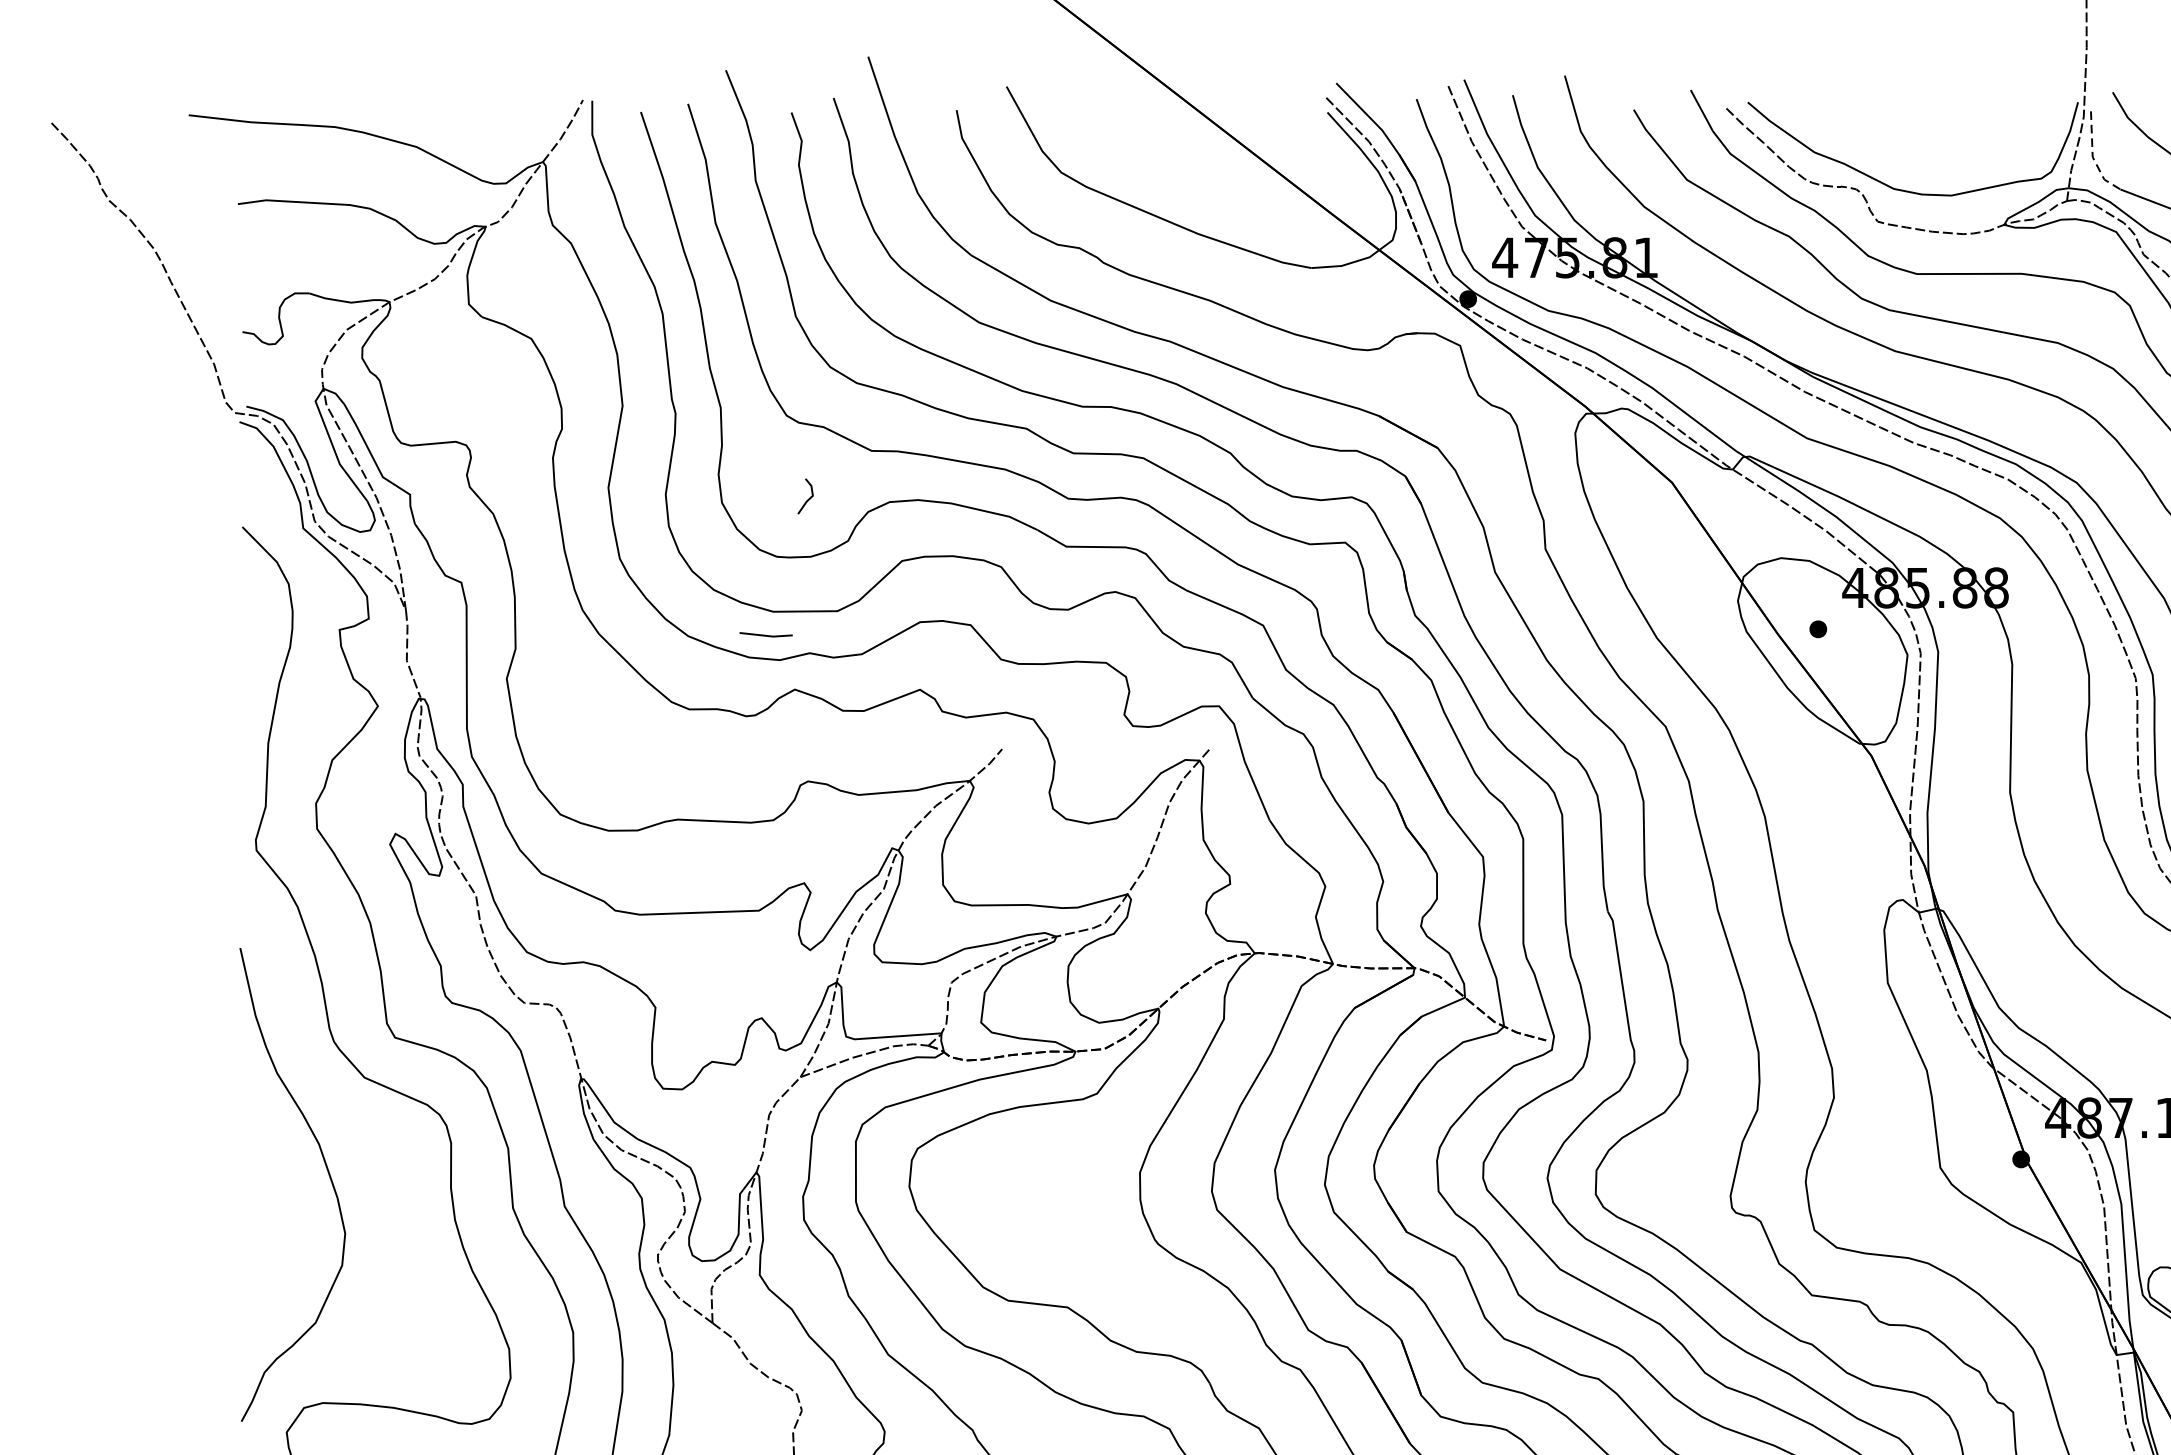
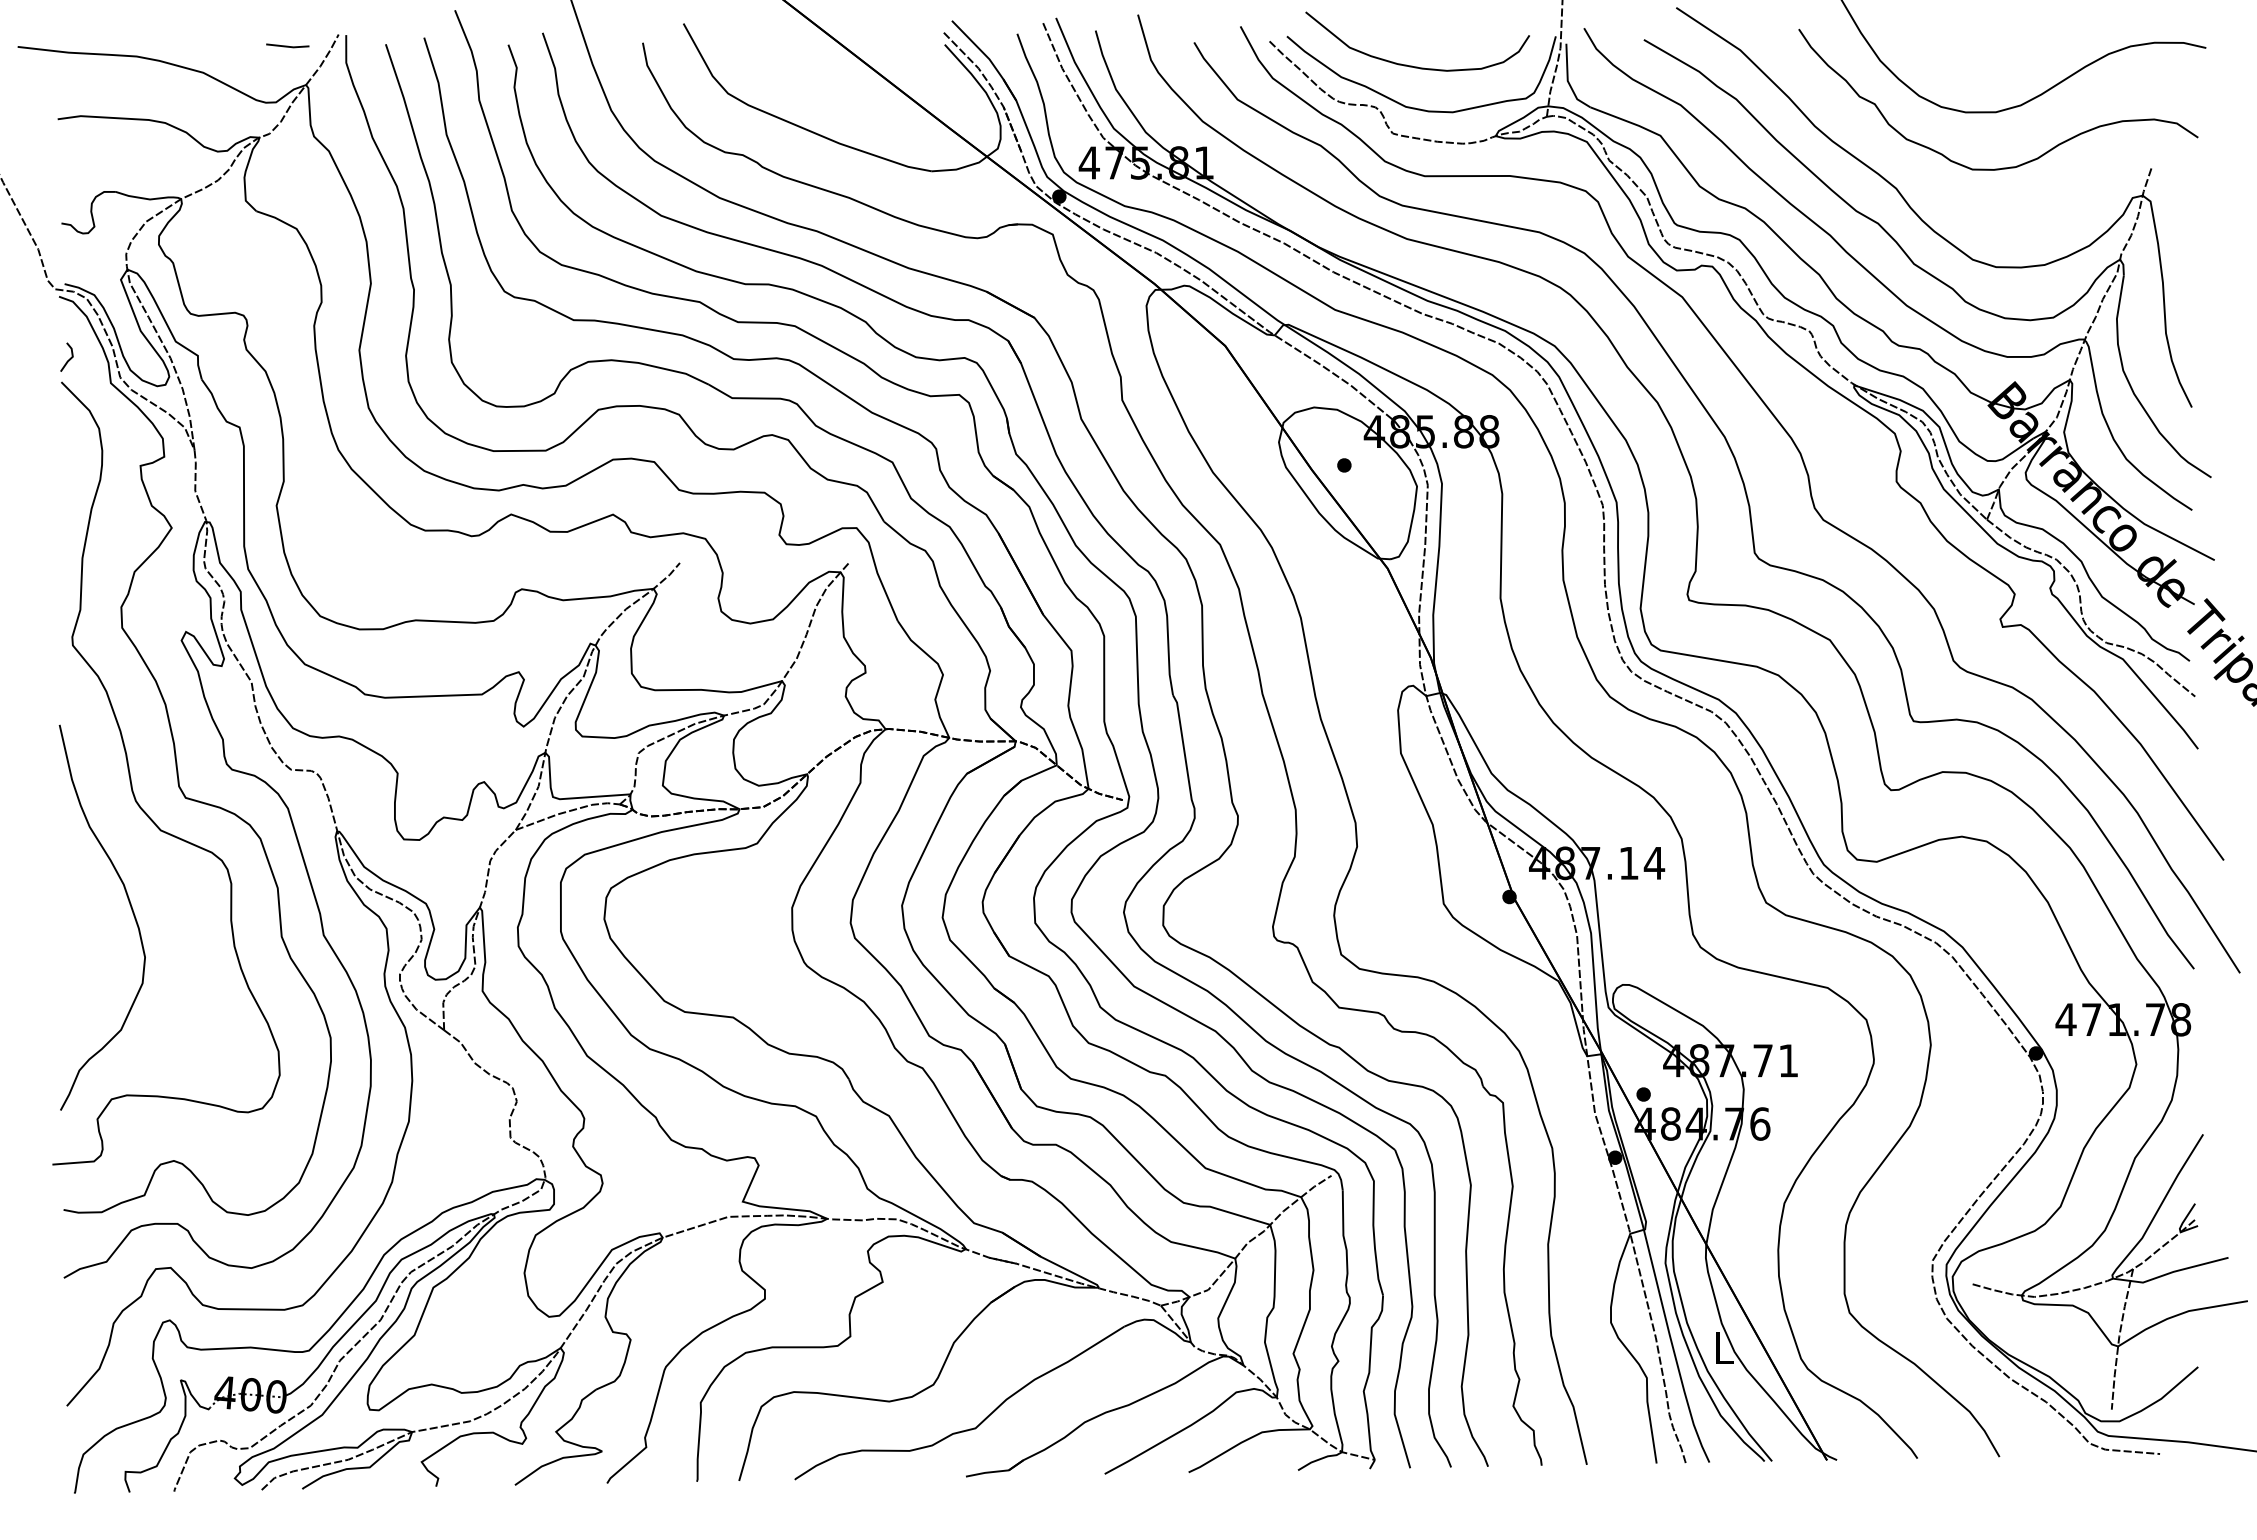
curve: (1901, 138) -> (1412, 65), added
line: (2092, 157) -> (1567, 81), dashed -> solid
line: (808, 497) -> (69, 358), moved
line: (765, 634) -> (287, 45), moved

